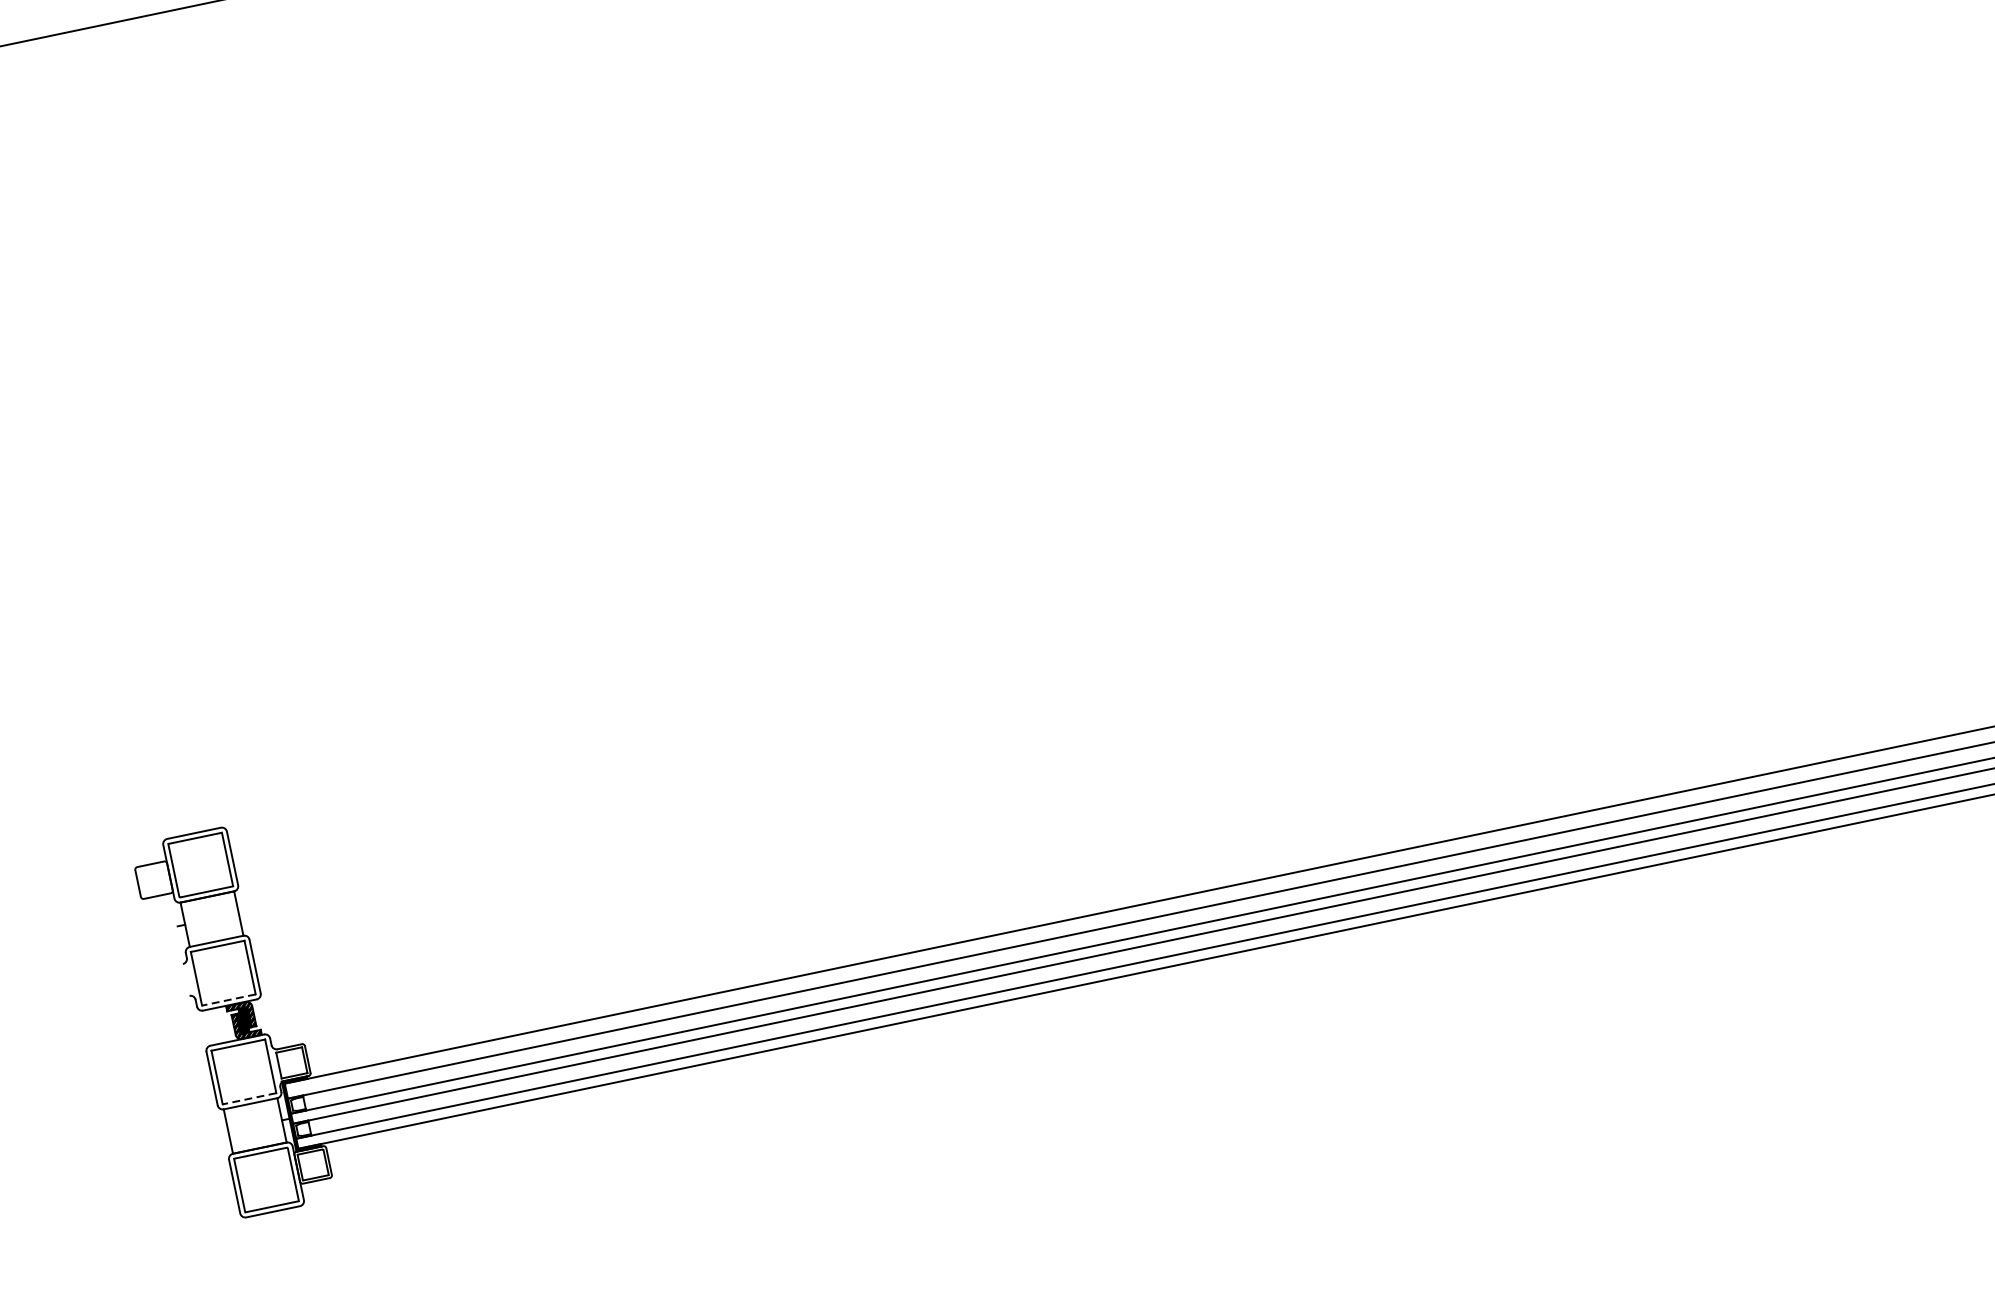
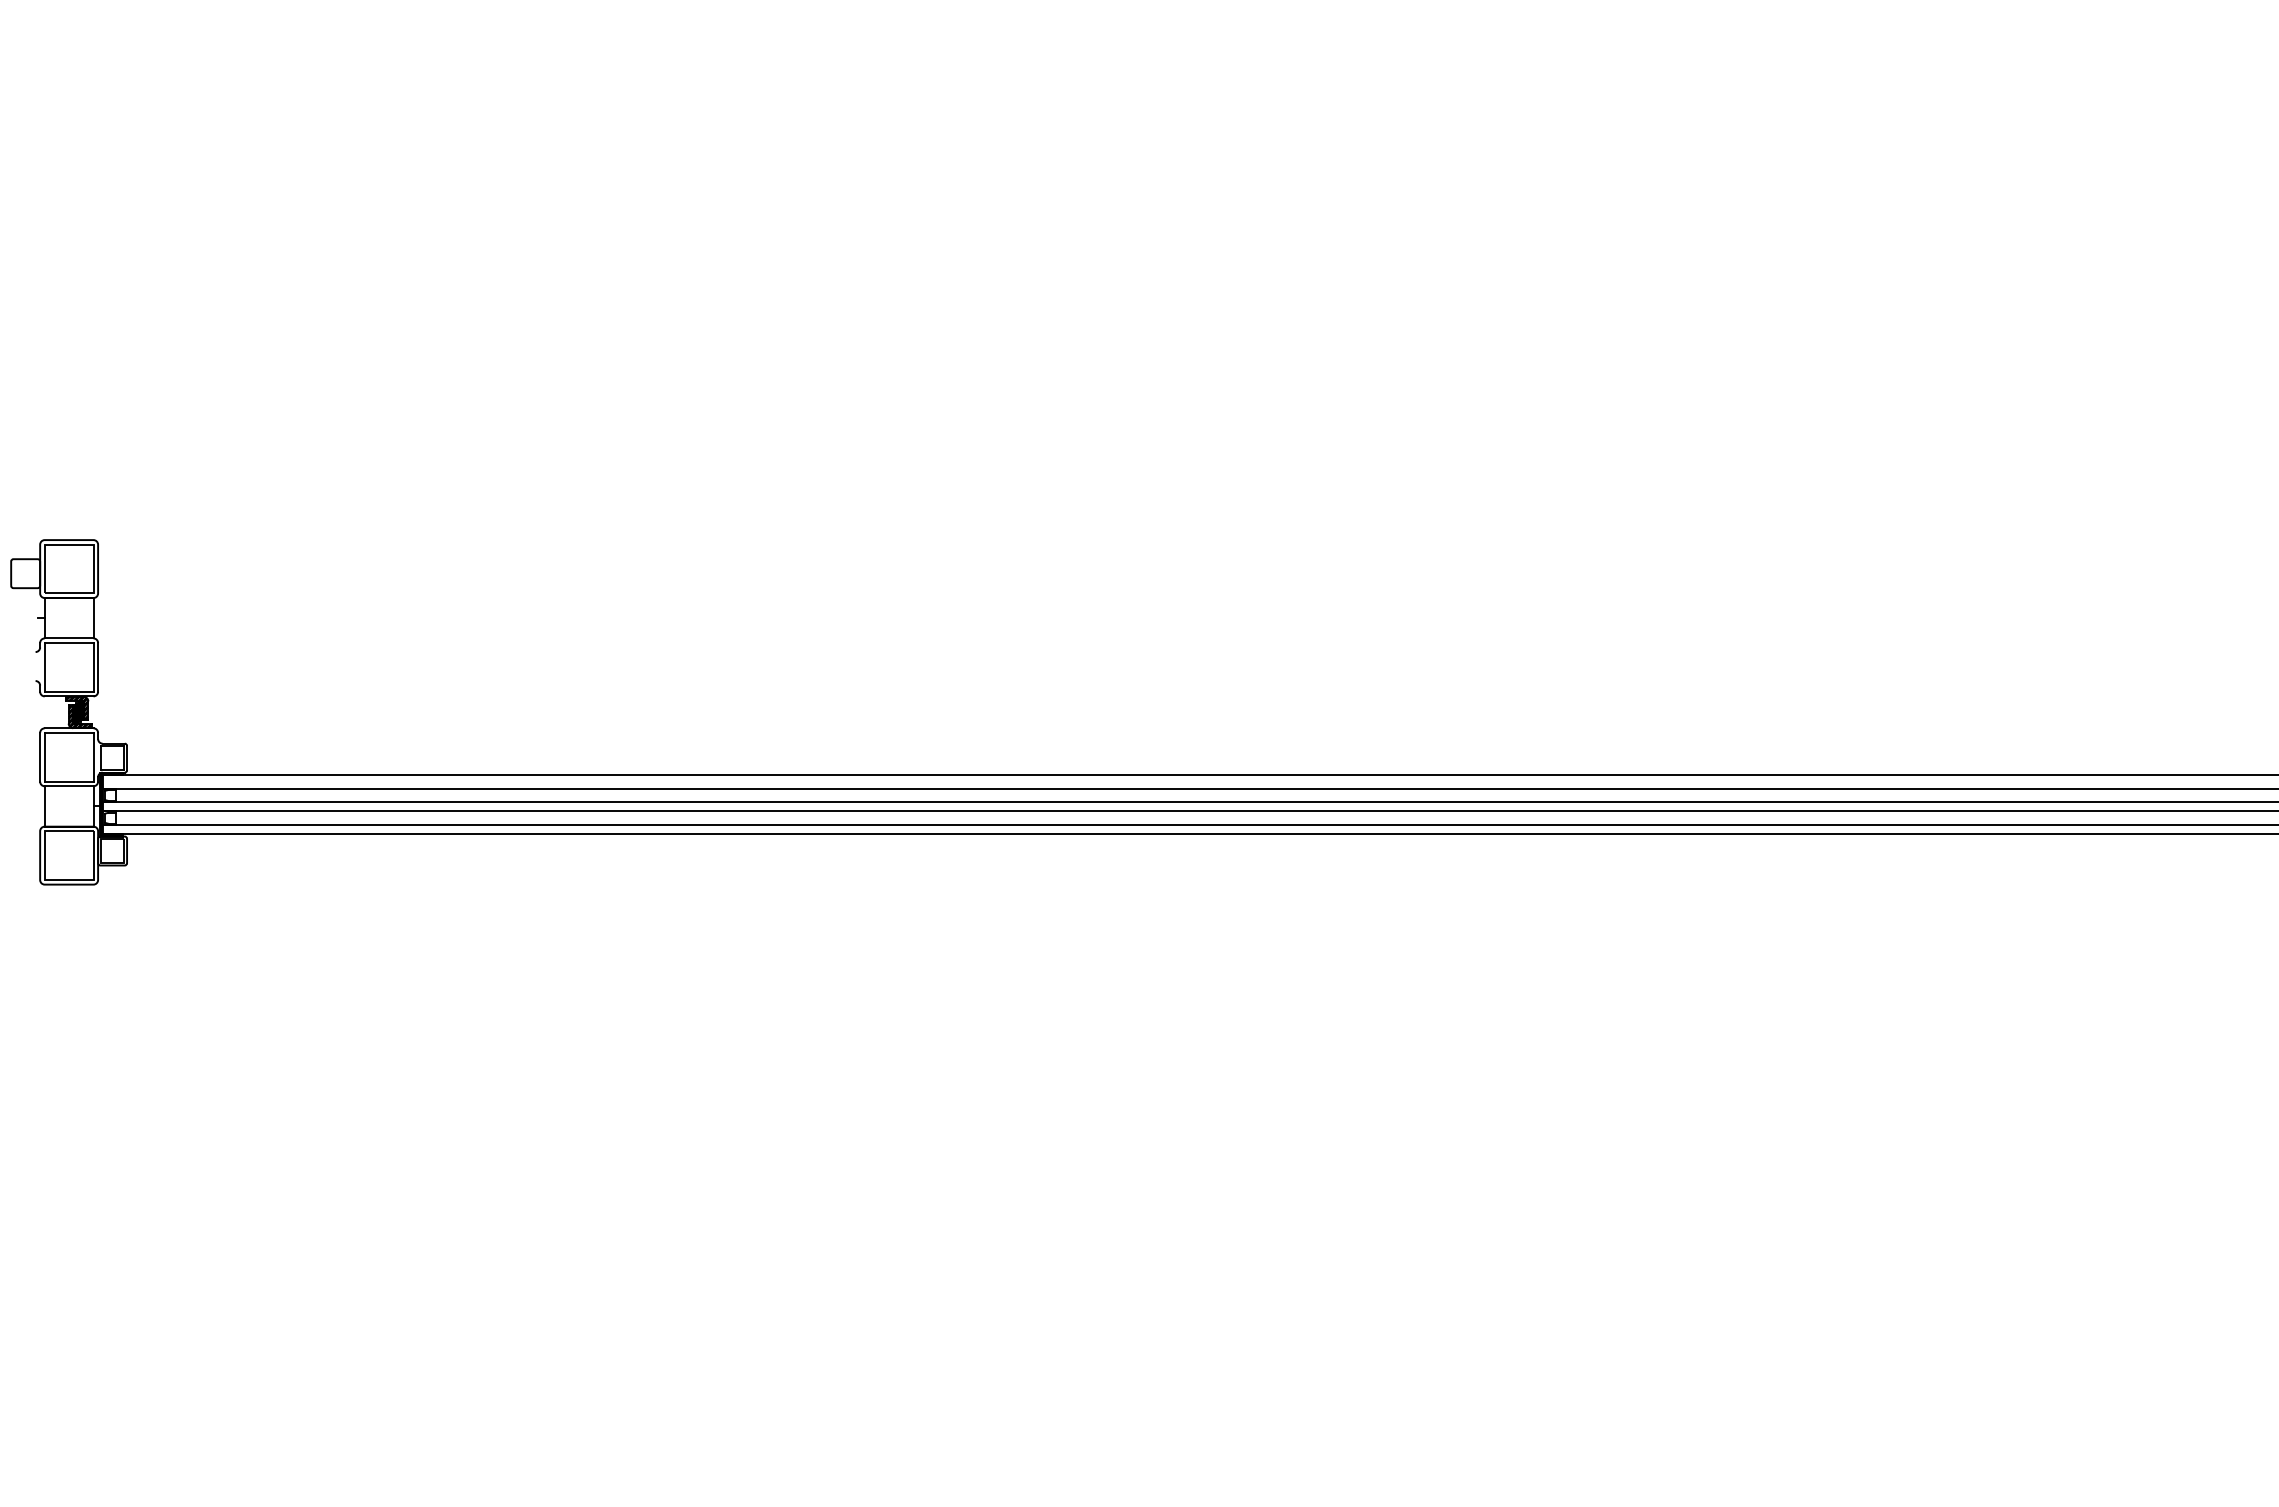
line: (228, 999) -> (68, 691), dashed -> solid
line: (248, 1098) -> (68, 781), dashed -> solid

